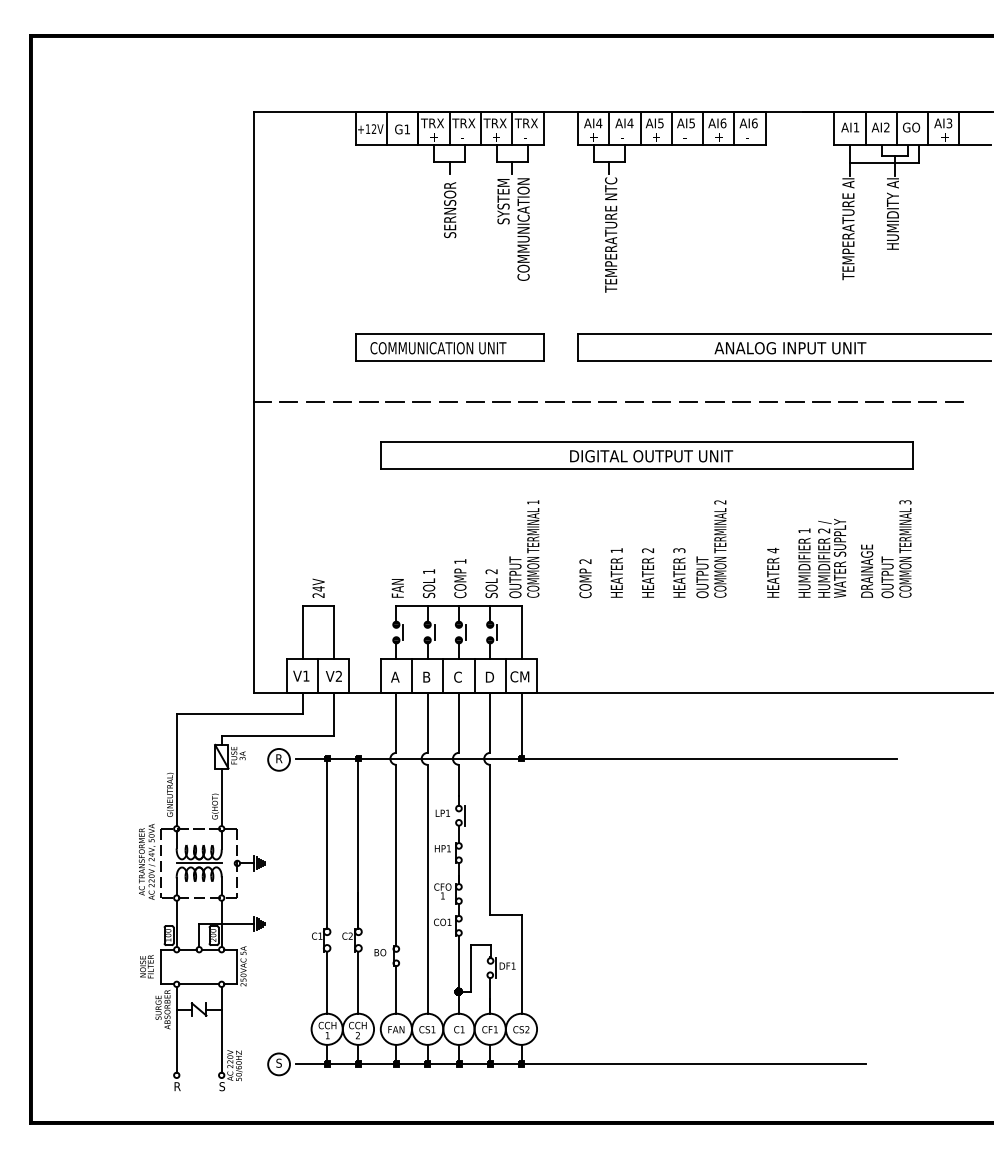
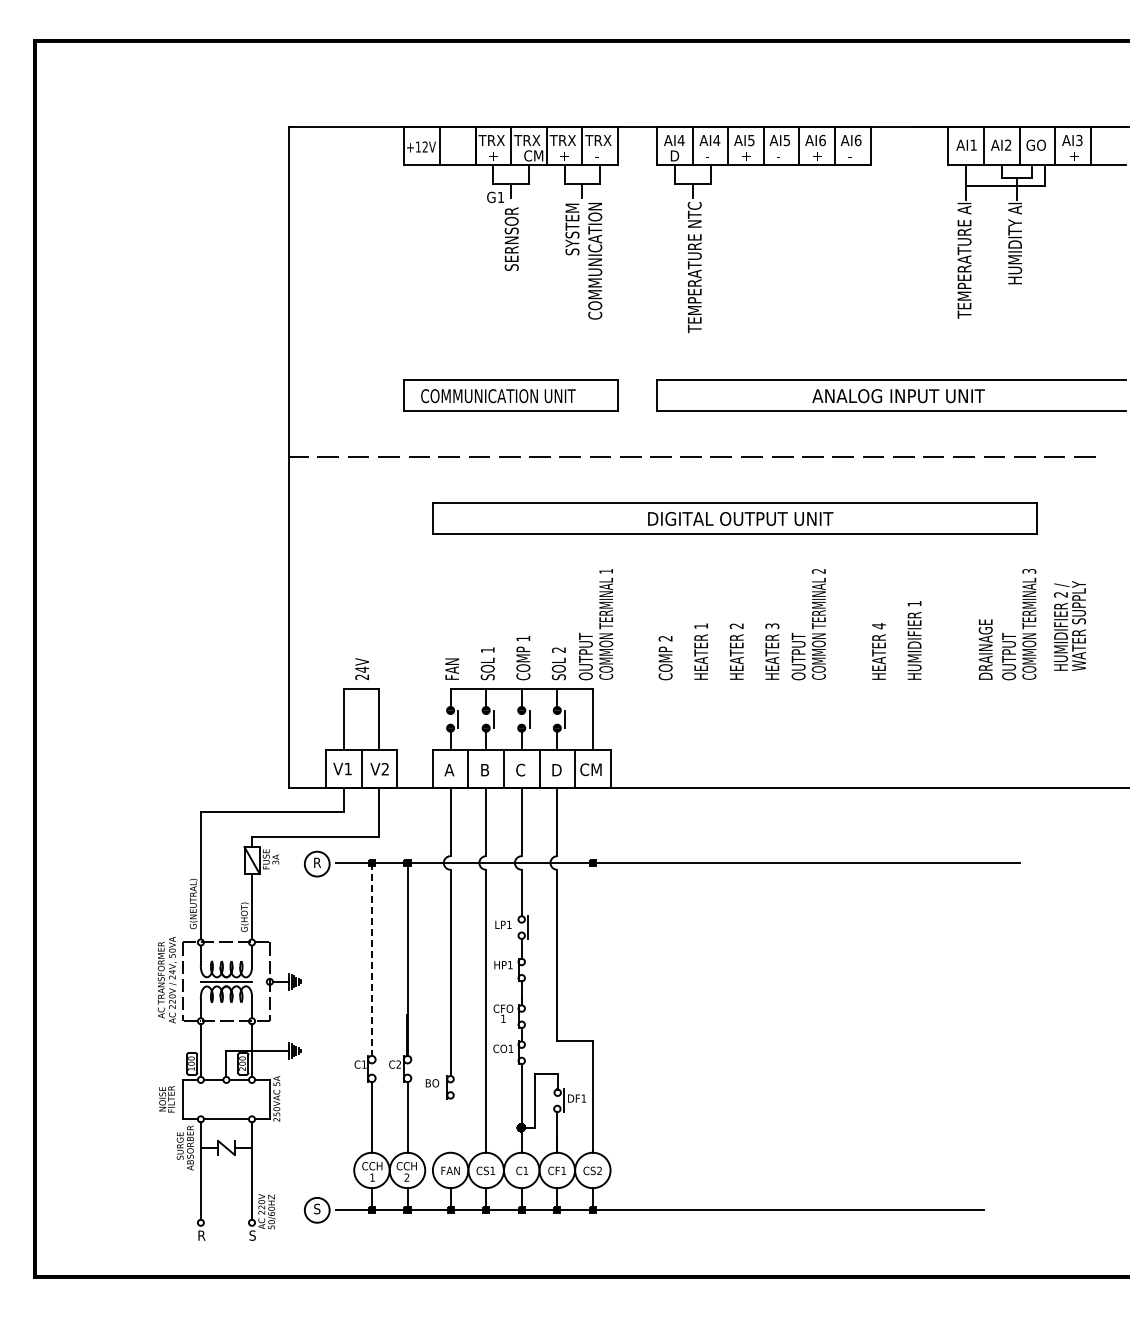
text: (402, 128) -> (495, 196), moved
text: (469, 136) -> (533, 155), - -> CM
text: (593, 136) -> (674, 155), + -> D
text: (832, 557) -> (1070, 625), moved
line: (521, 725) -> (592, 824), removed
line: (326, 843) -> (371, 959), solid -> dashed
line: (396, 989) -> (450, 1125), removed

